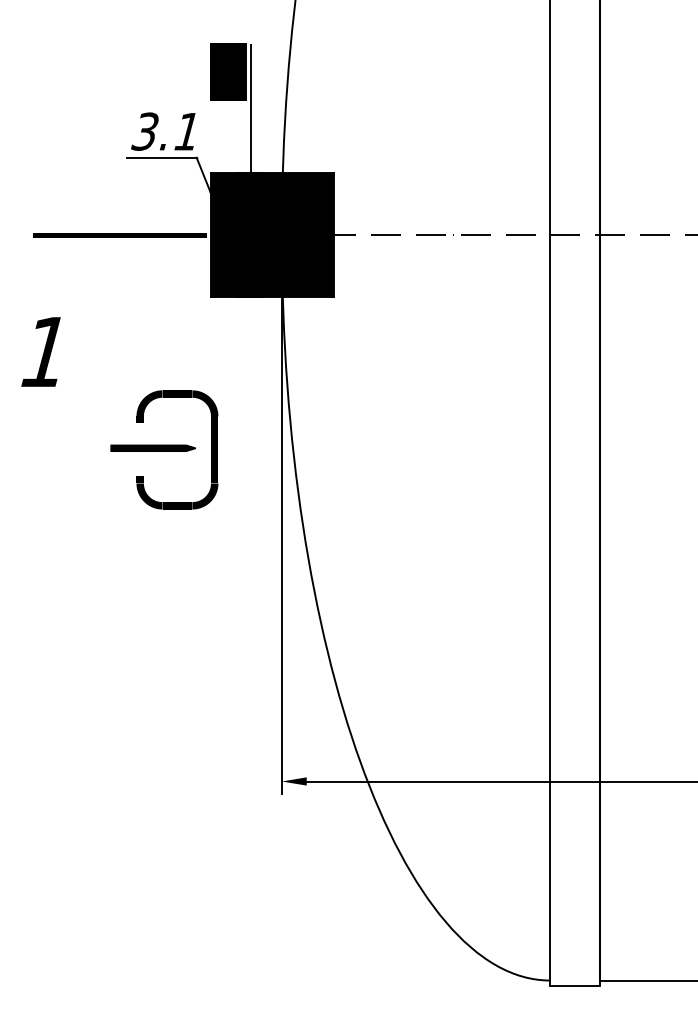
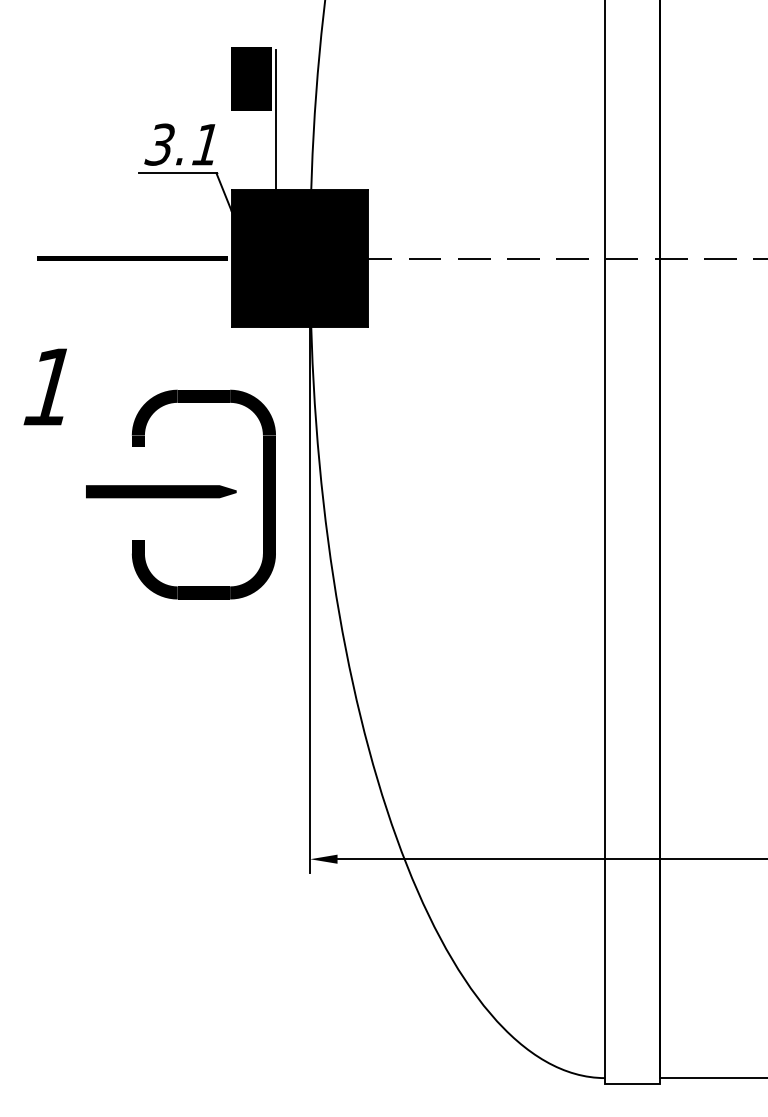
part: (164, 449) -> (181, 494), size x1.6

